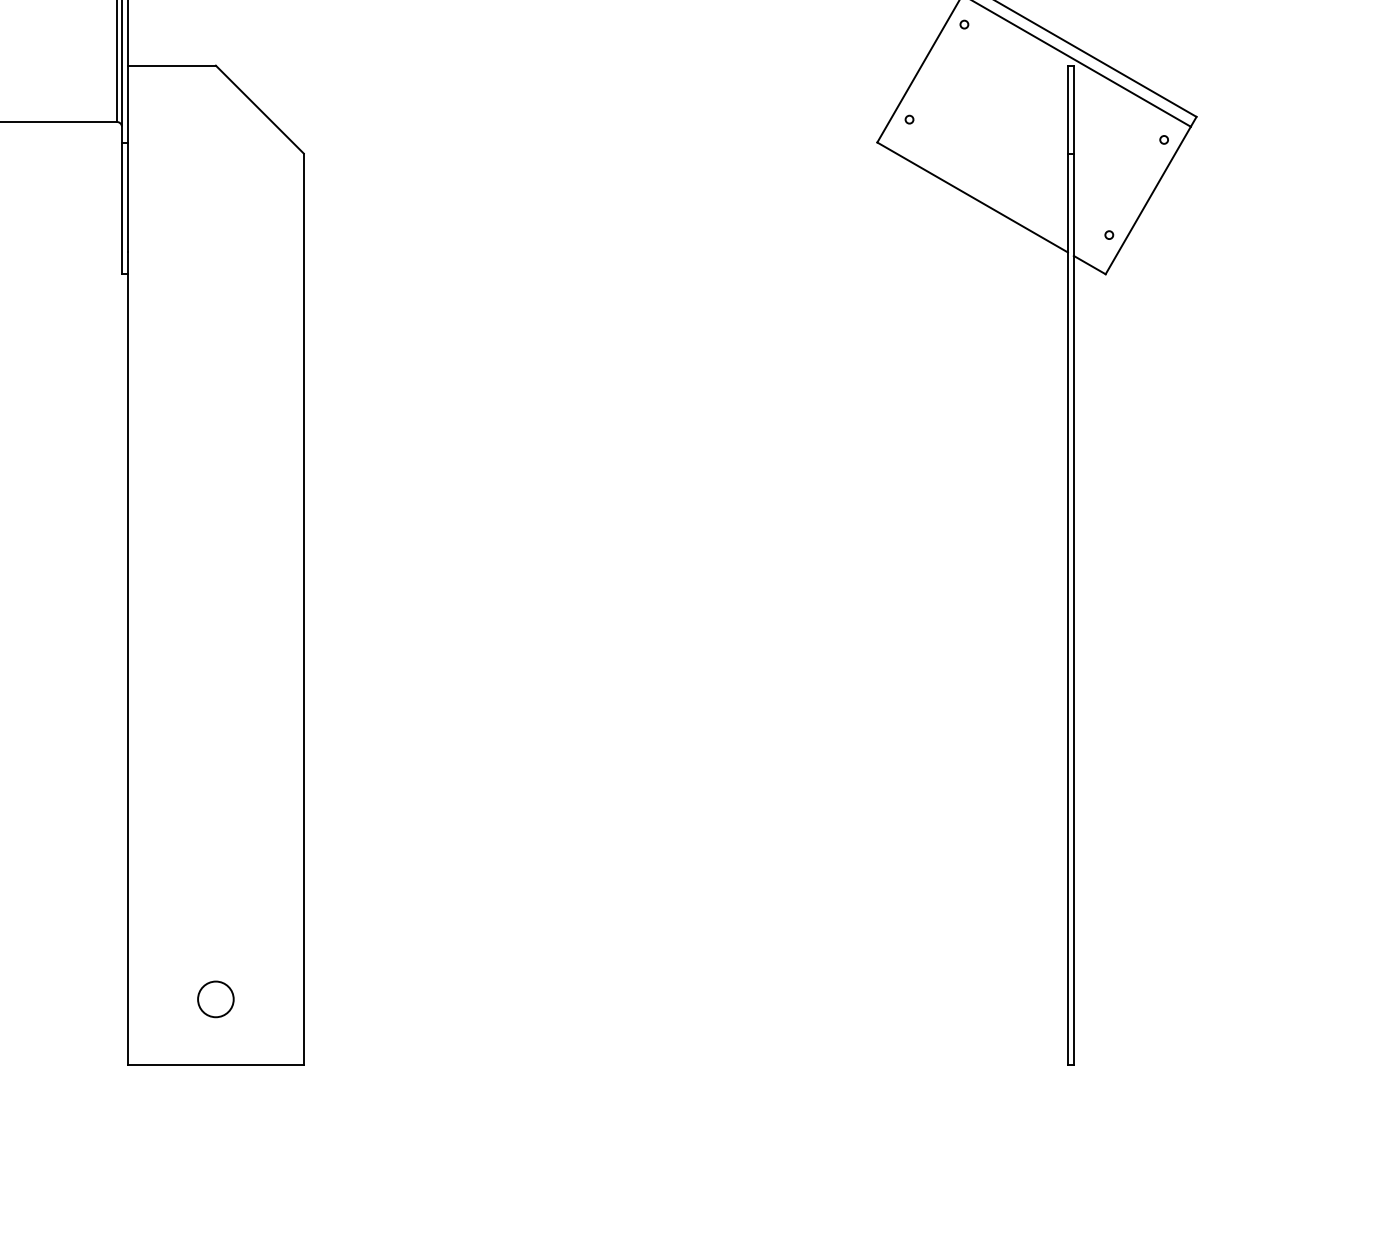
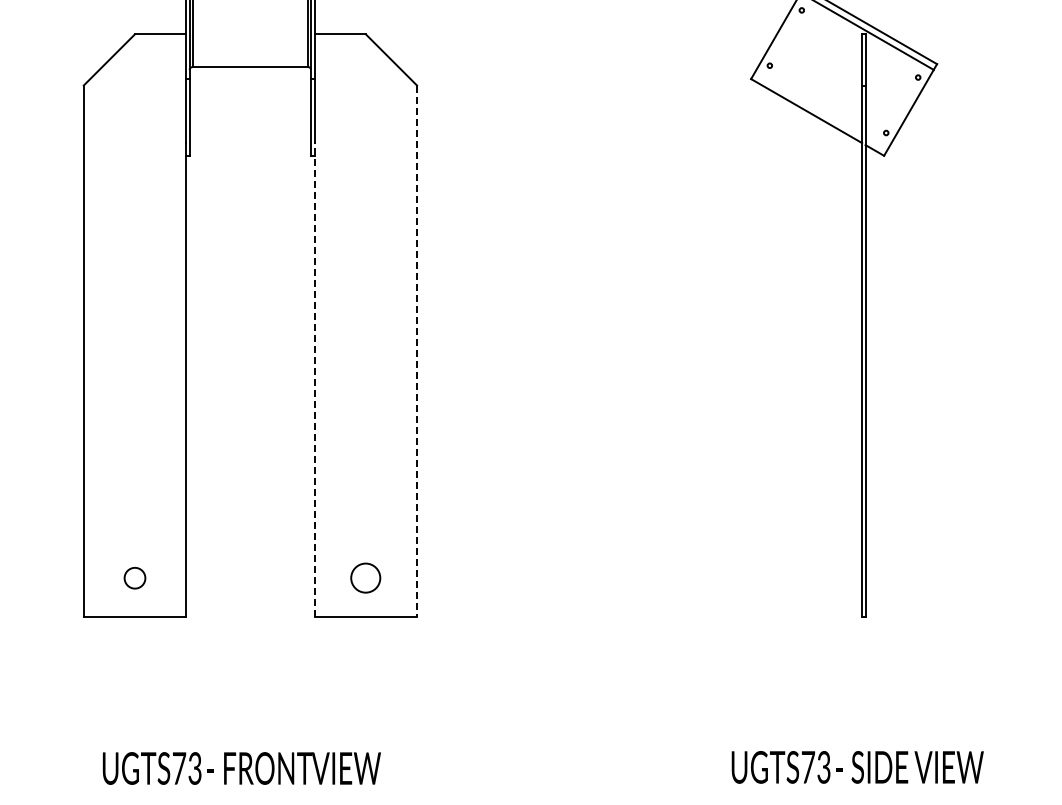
line: (304, 610) -> (417, 351), solid -> dashed
line: (127, 658) -> (314, 379), solid -> dashed
circle: (215, 999) -> (365, 578), size x1.4

